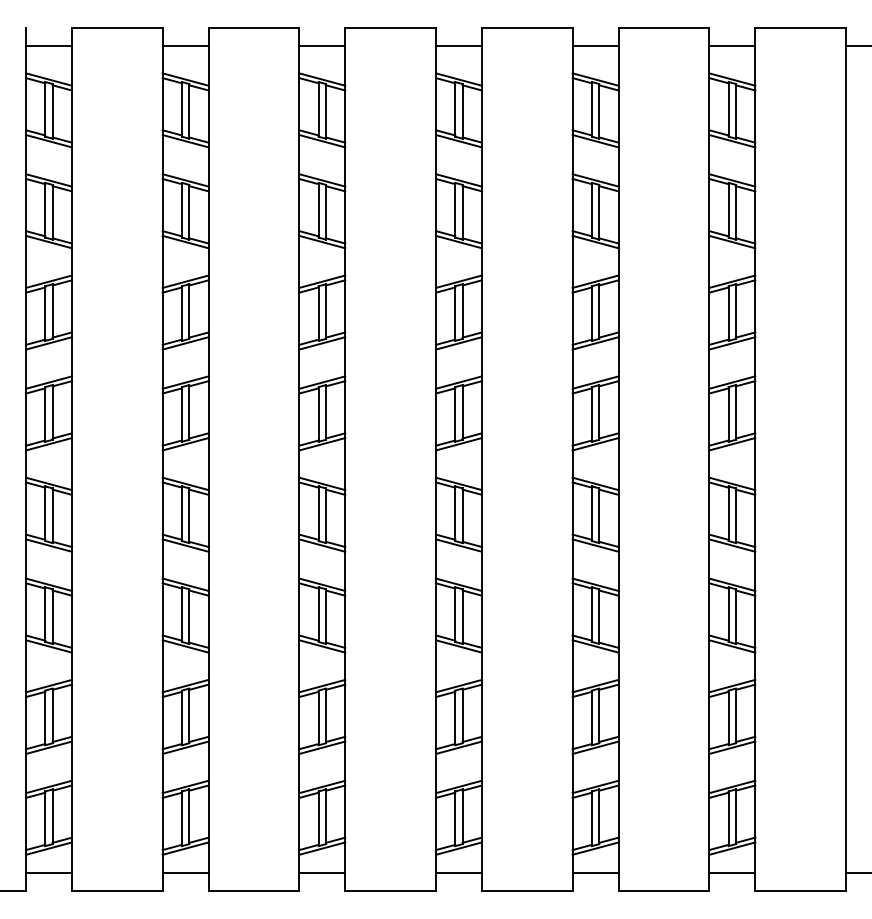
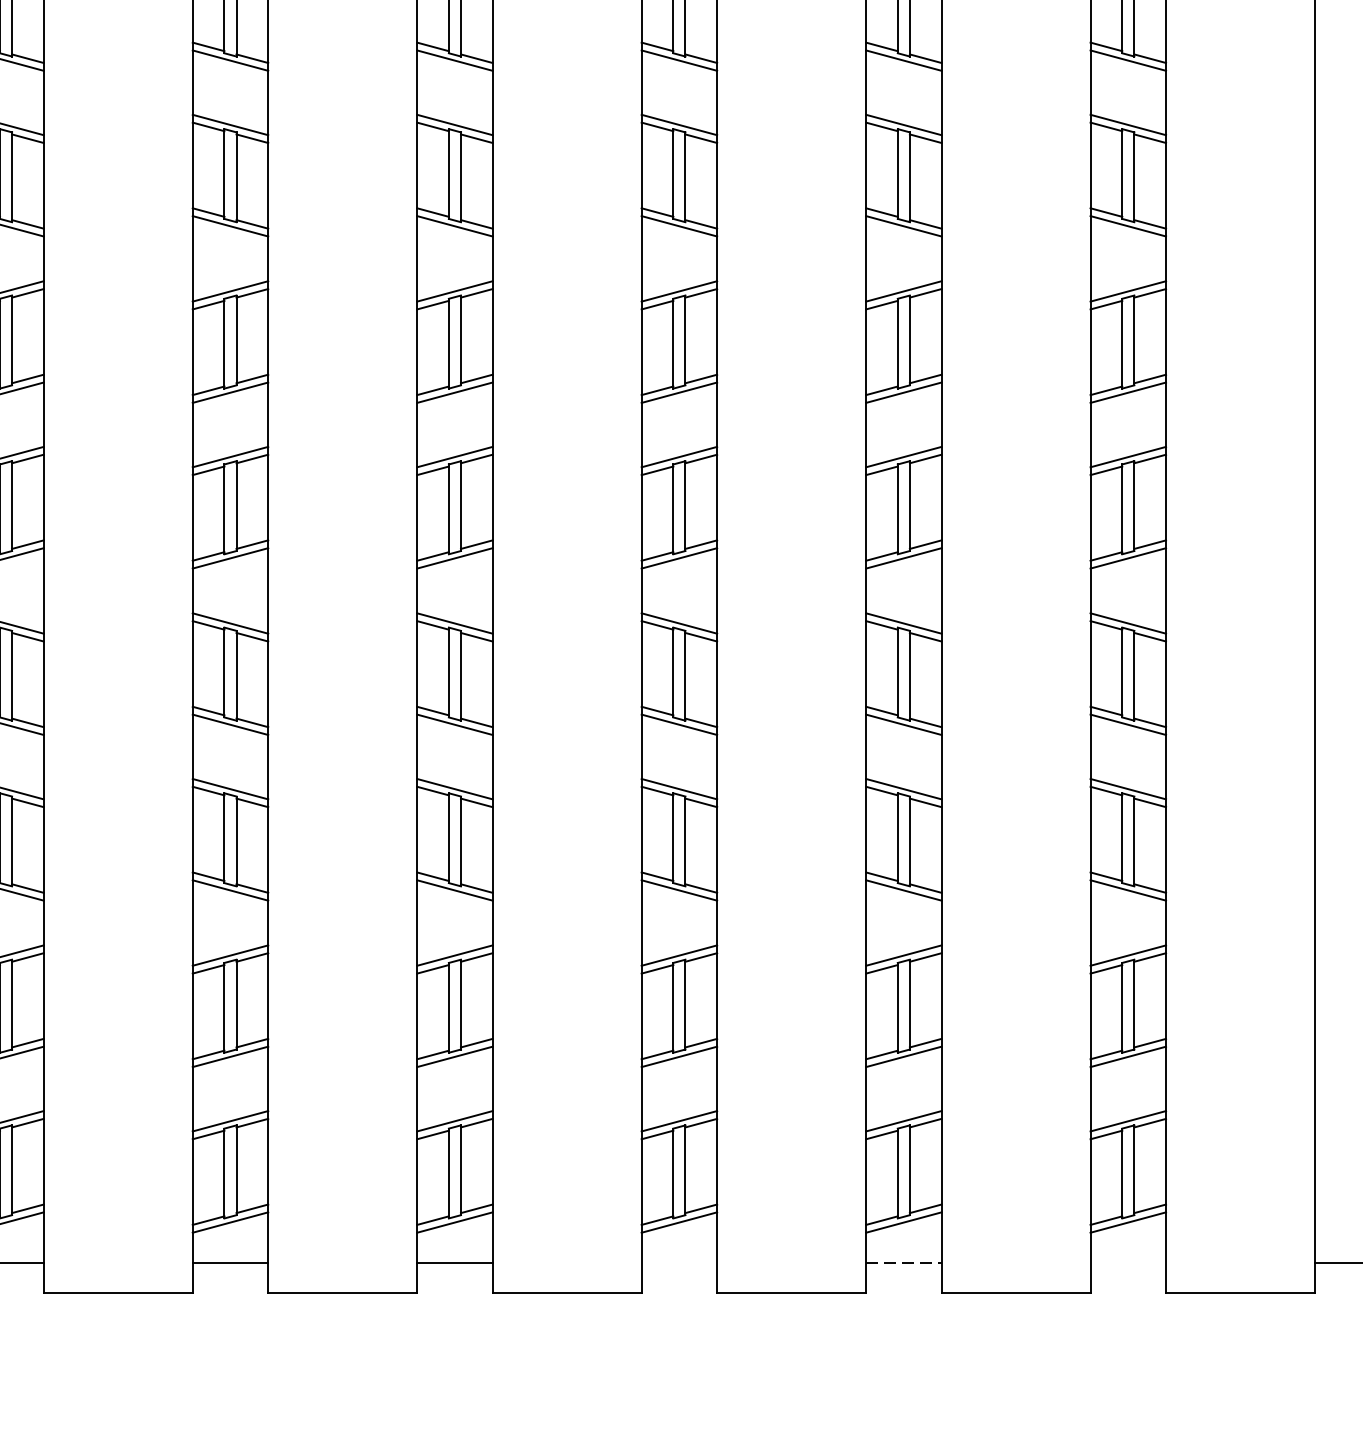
line: (458, 873) -> (678, 1263), removed
line: (595, 873) -> (903, 1263), solid -> dashed
line: (732, 873) -> (1128, 1263), removed

